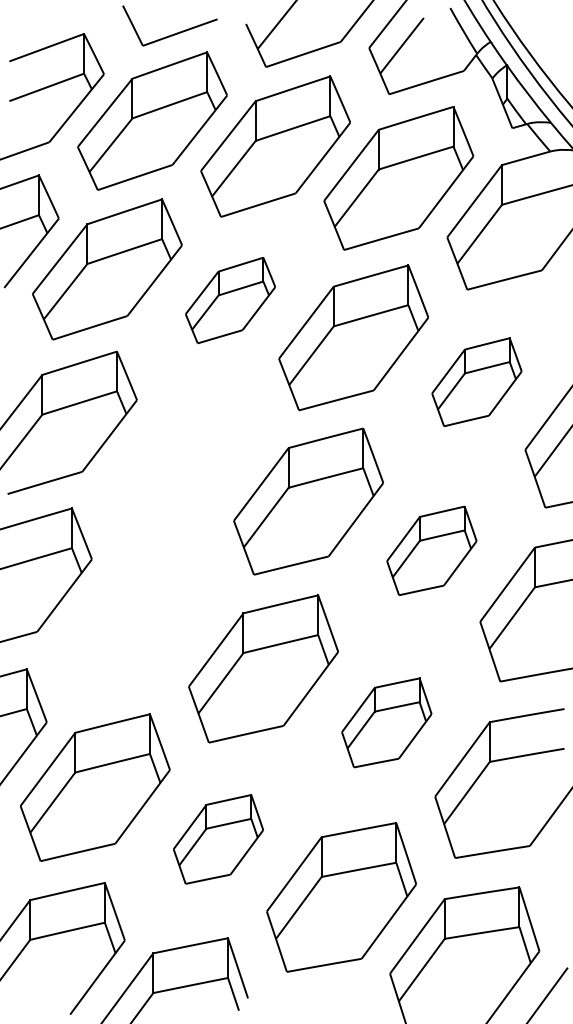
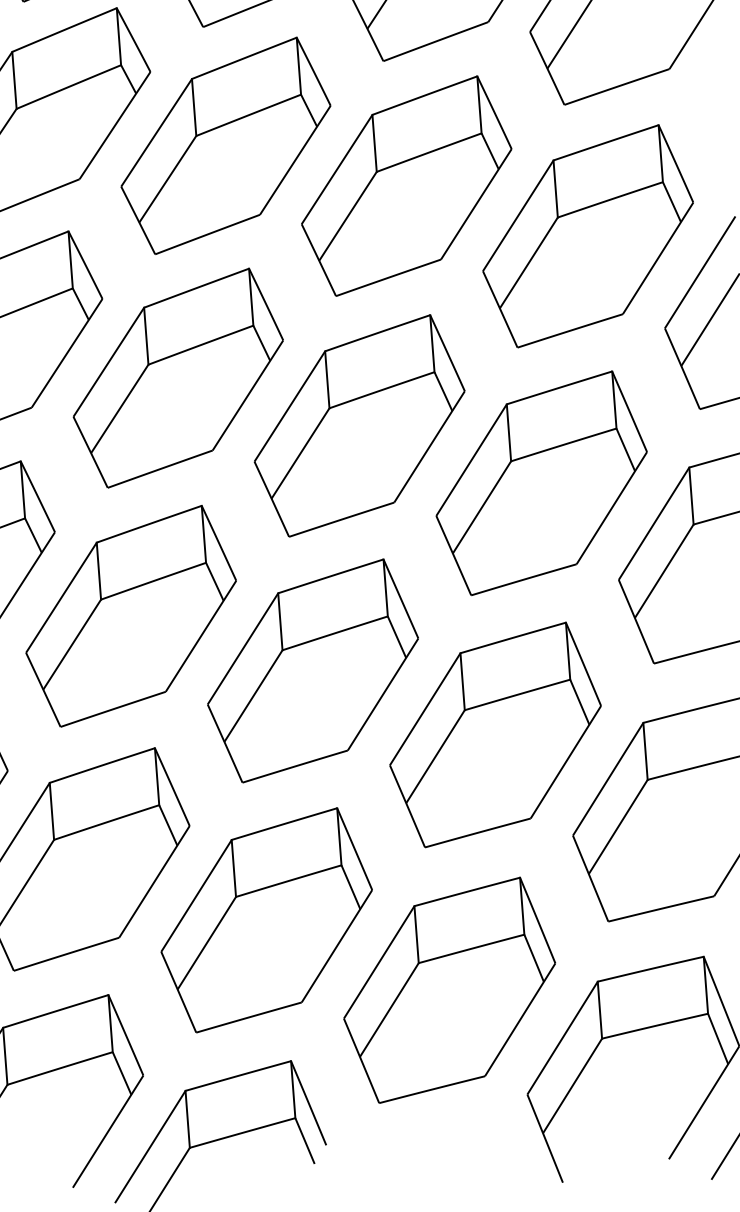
part: (230, 300) -> (225, 145), size x1.67
part: (476, 382) -> (587, 236), size x1.67
part: (185, 459) -> (178, 378), added
part: (431, 550) -> (541, 482), size x1.67
part: (140, 621) -> (131, 616), added
part: (386, 722) -> (495, 734), size x1.67
part: (218, 839) -> (266, 920), size x1.67

